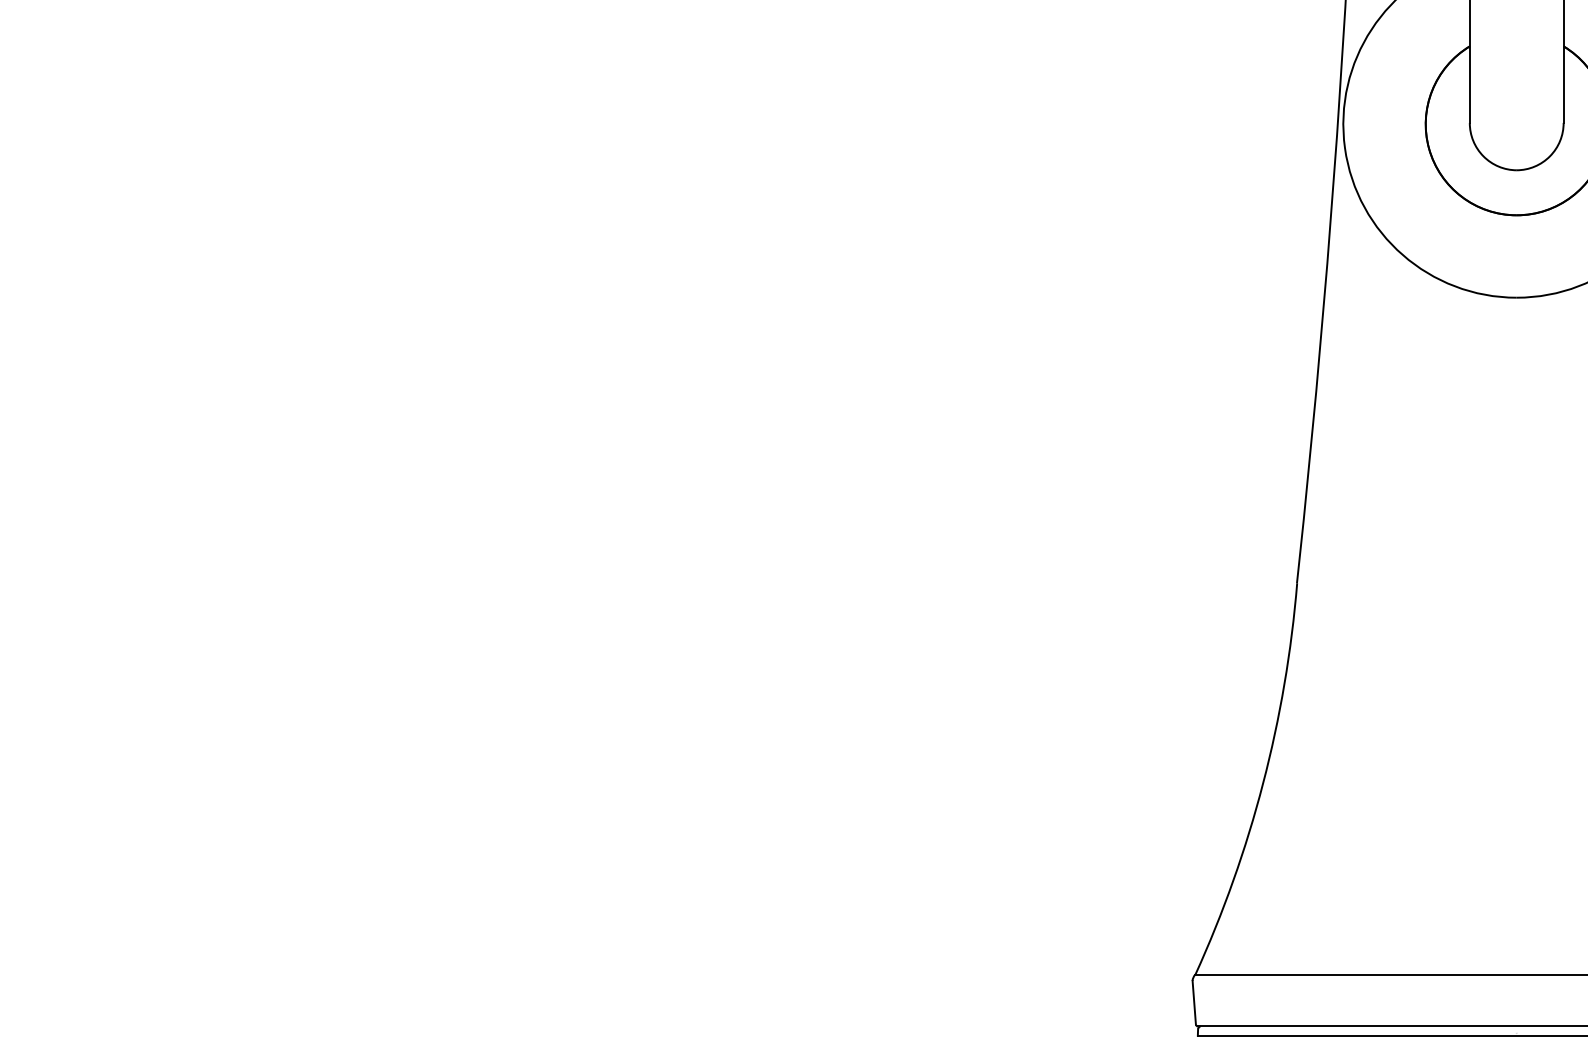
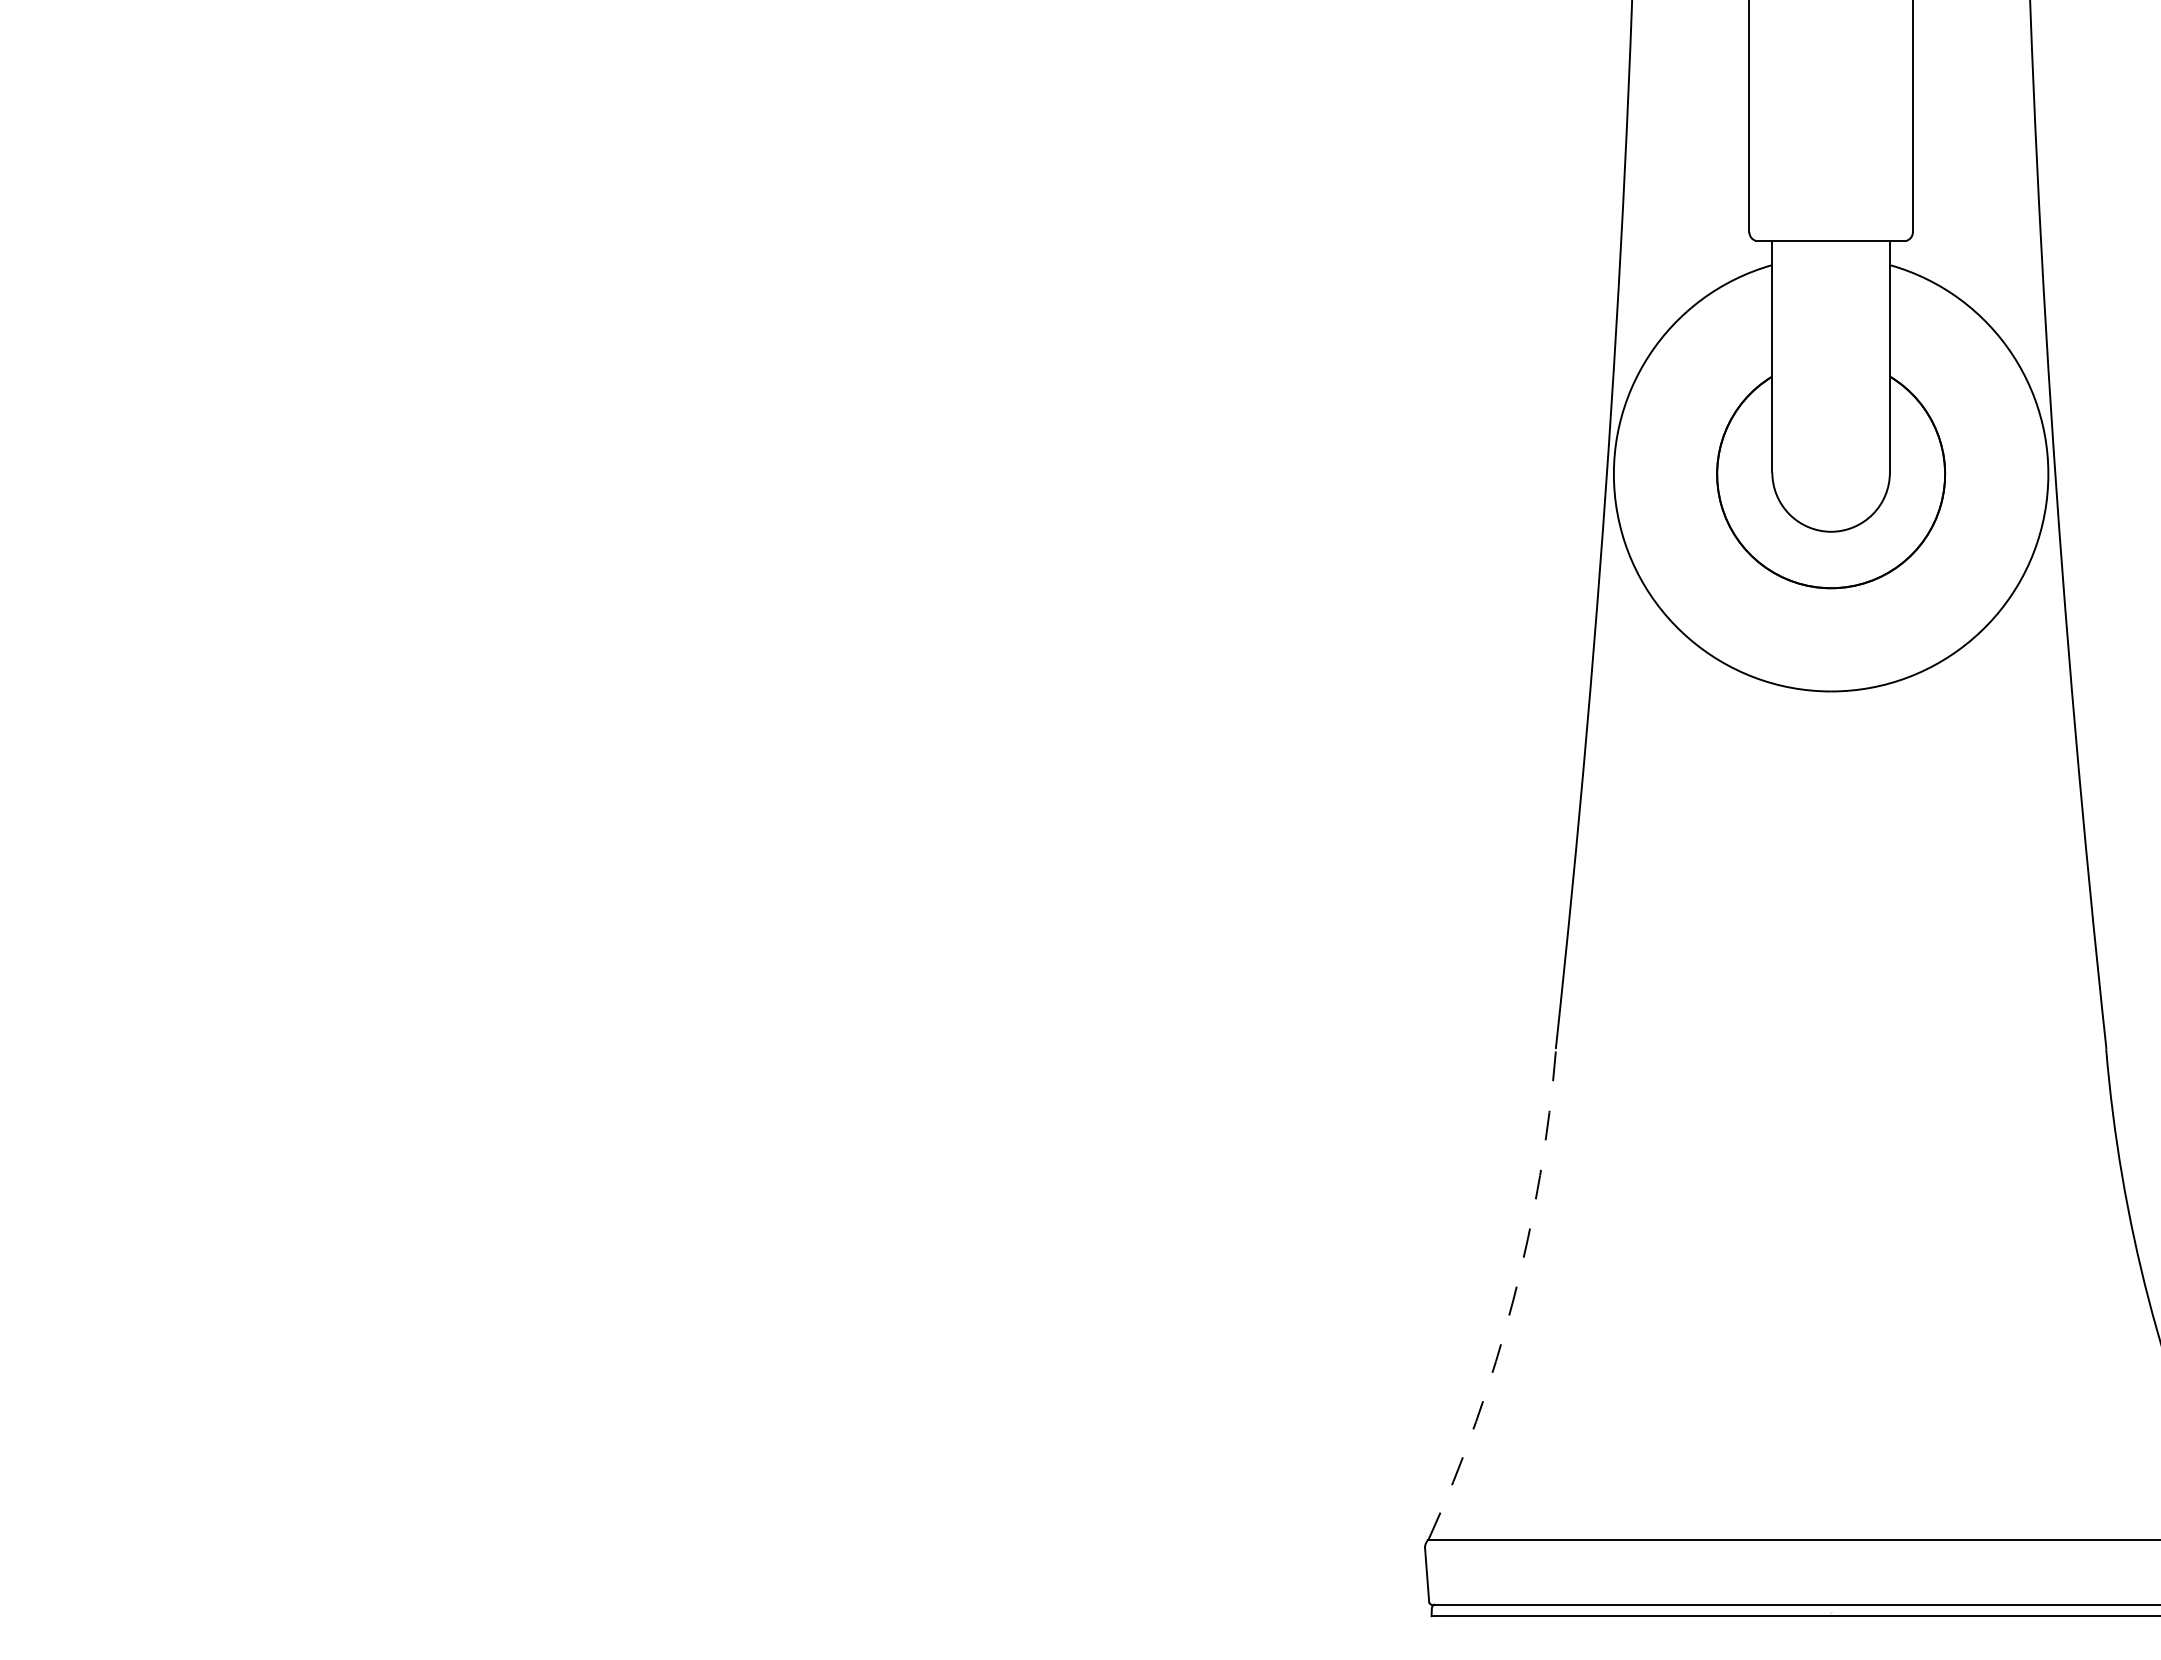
arc: (1263, 783) -> (1513, 1300), solid -> dashed

